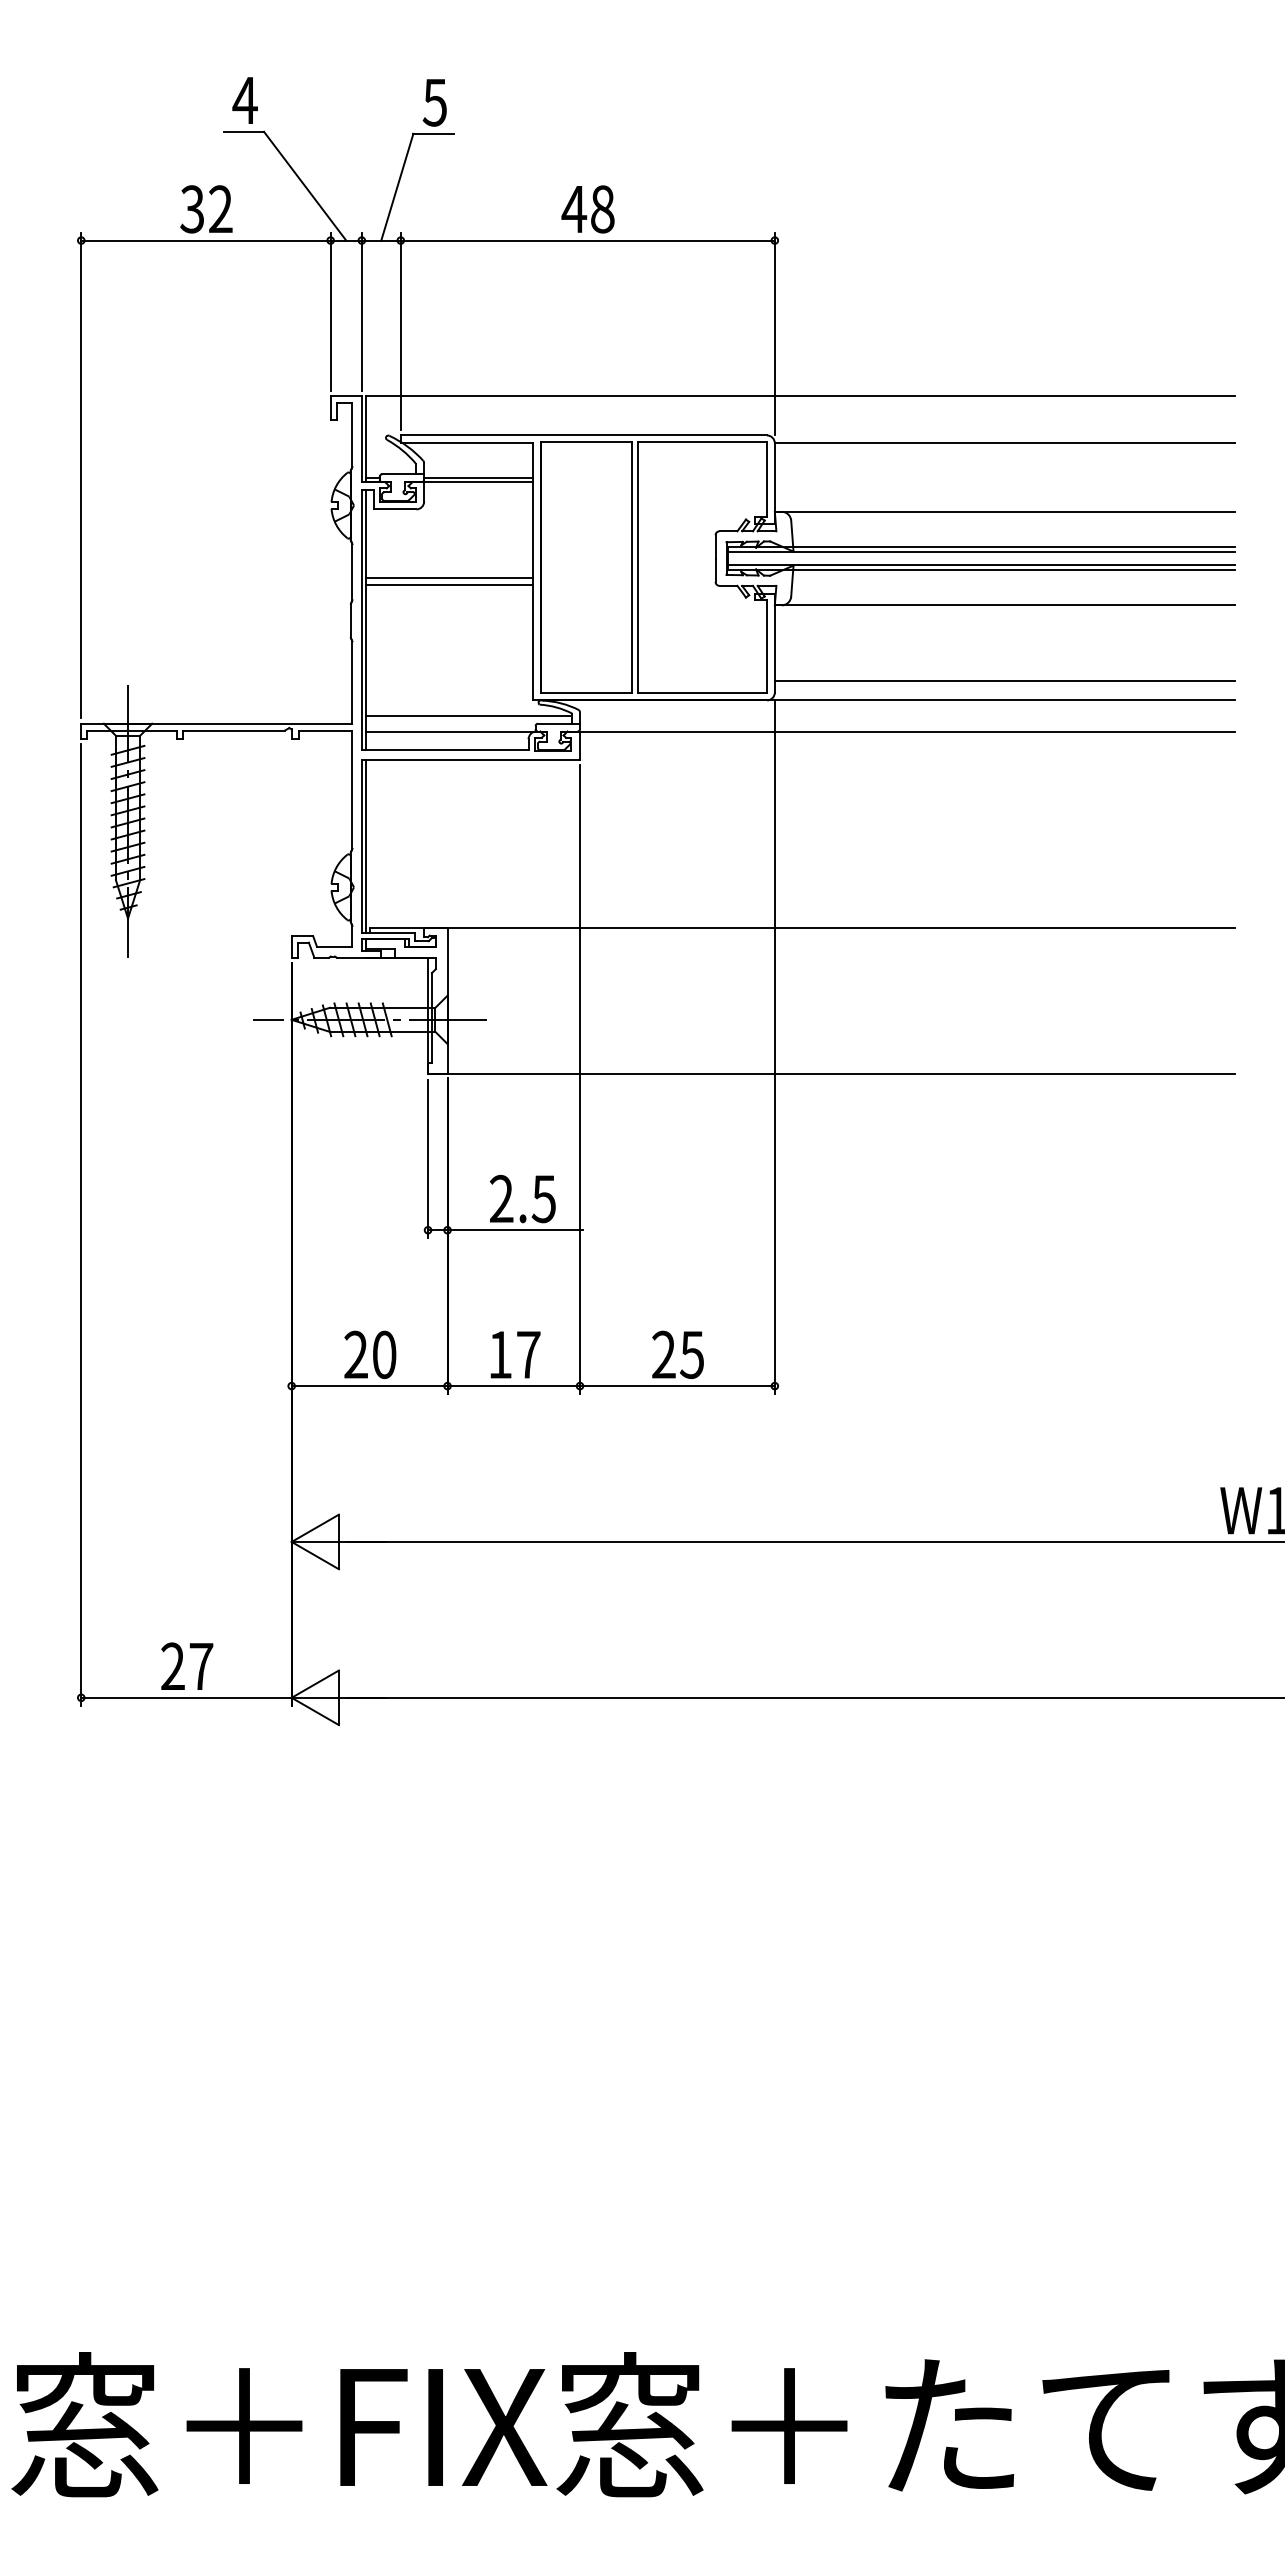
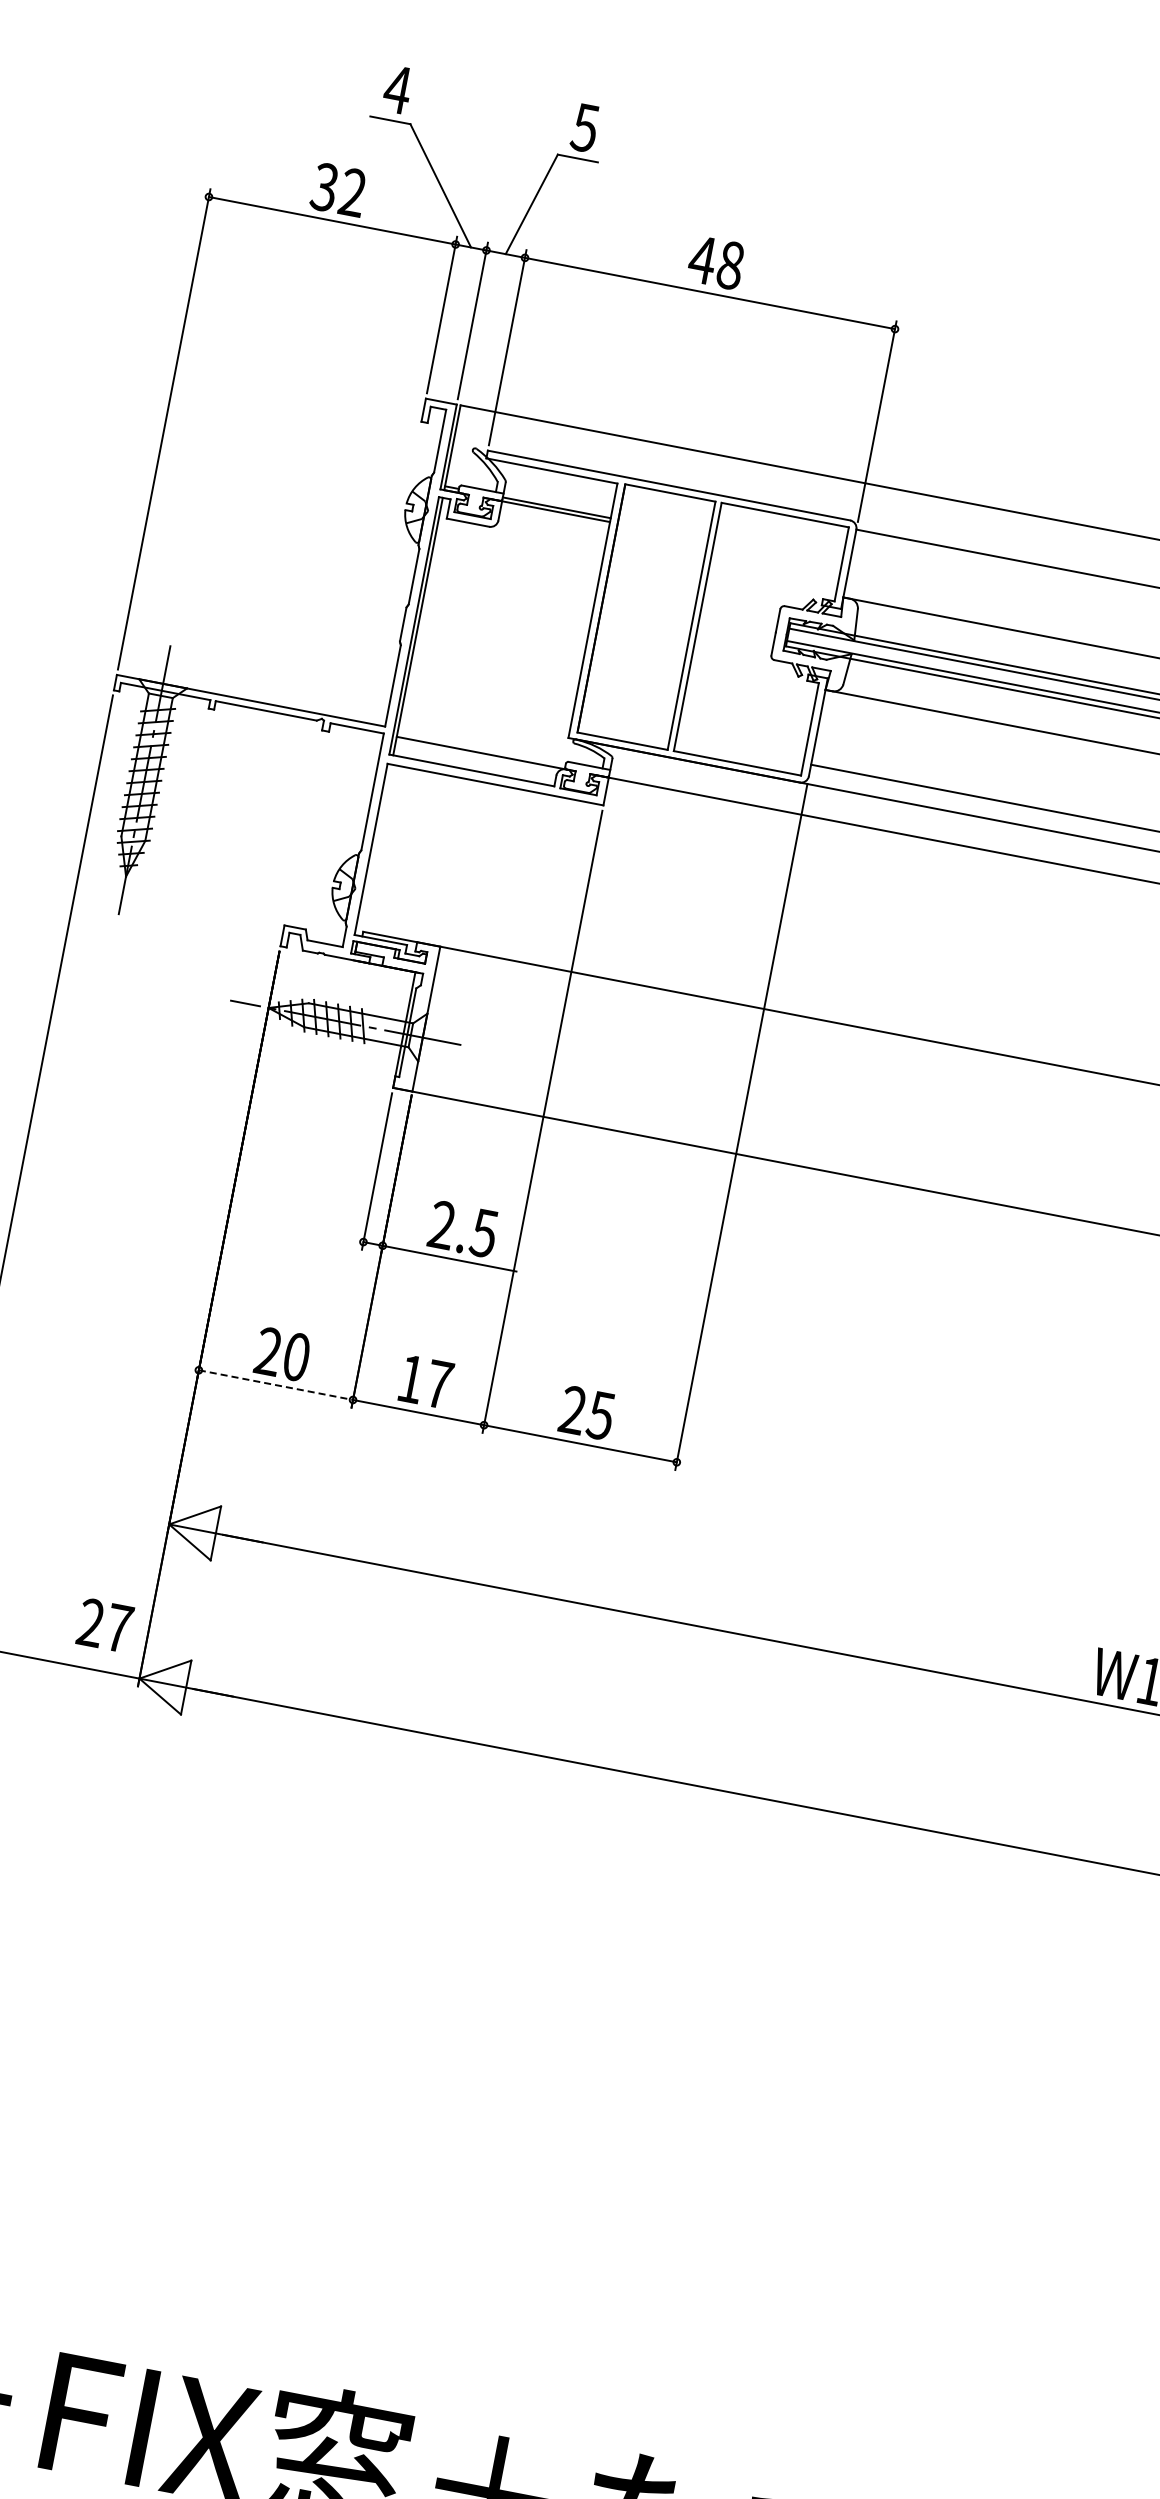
line: (449, 577) -> (509, 600), removed
line: (449, 584) -> (507, 607), removed
line: (467, 715) -> (500, 740), removed
line: (365, 845) -> (374, 849), removed
line: (369, 1386) -> (275, 1385), solid -> dashed
text: (187, 1665) -> (105, 1624), moved

